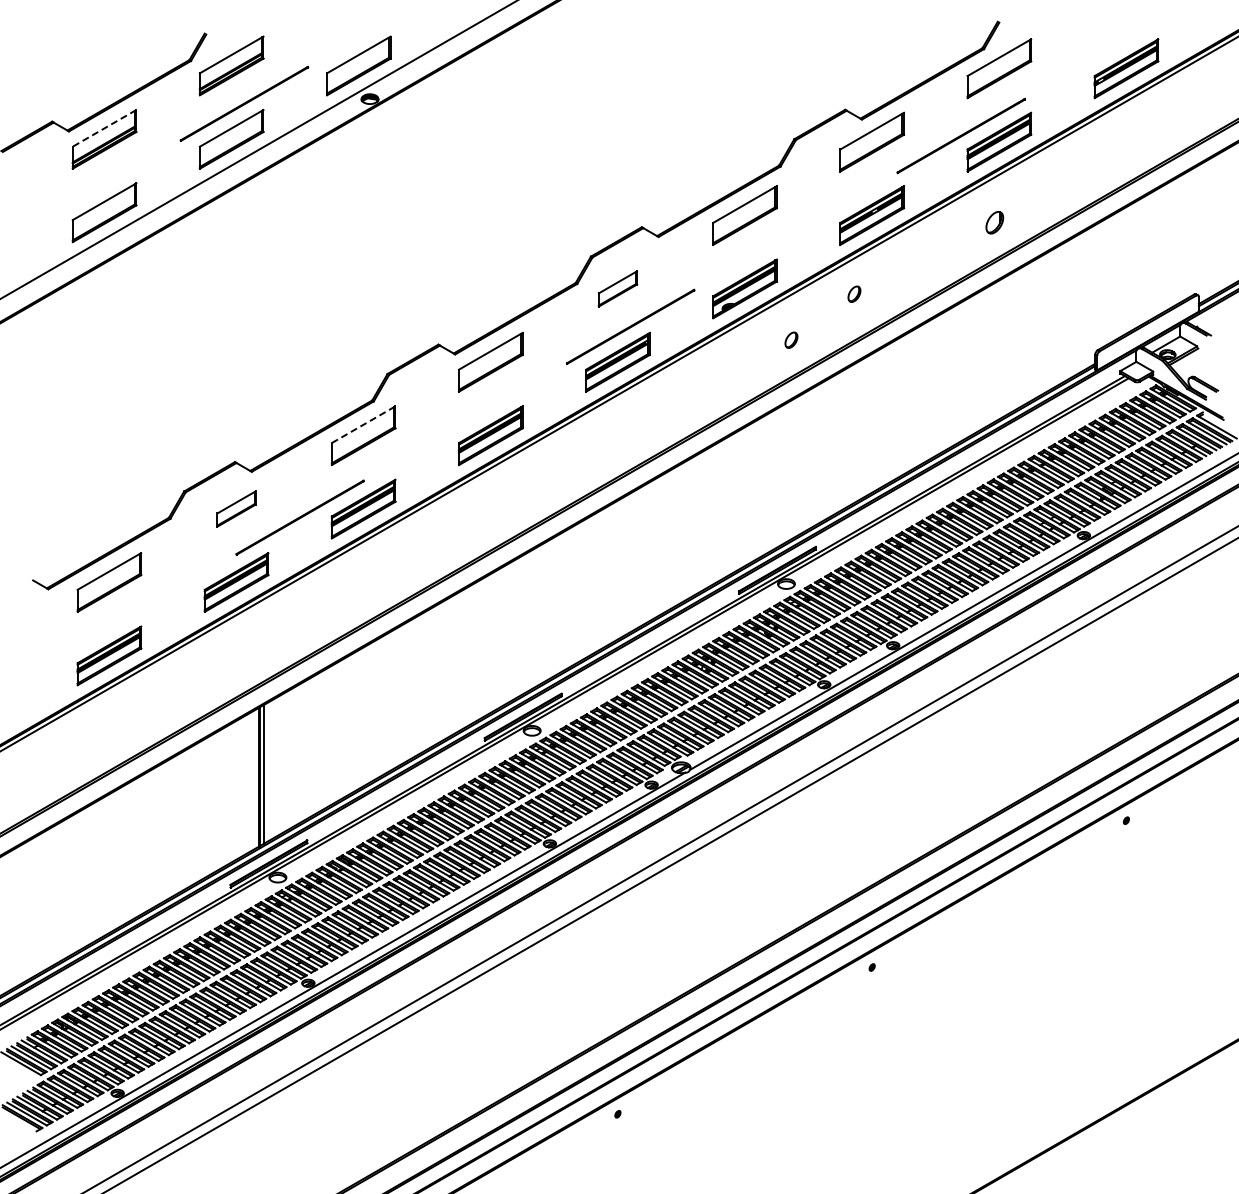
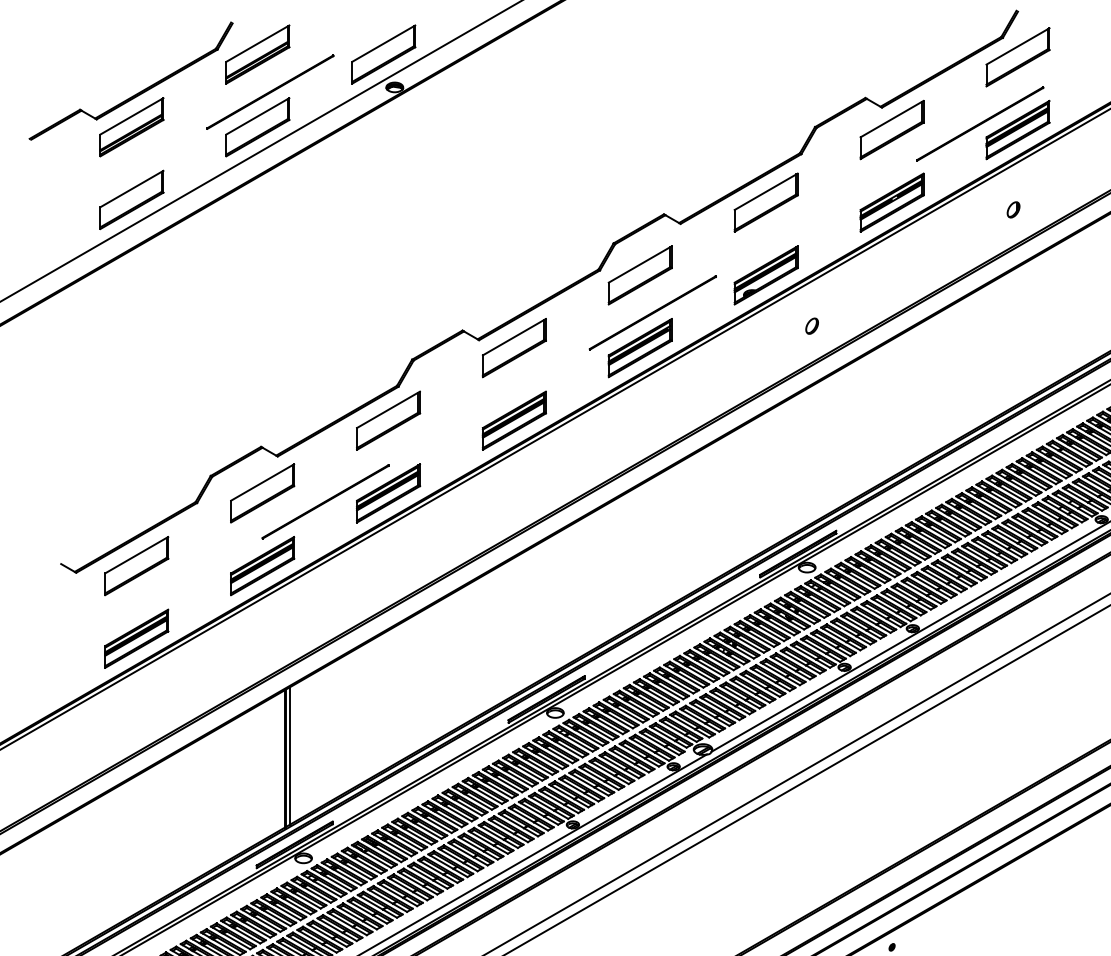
line: (104, 128) -> (131, 116), dashed -> solid
part: (994, 222) -> (1013, 209), size x0.71
part: (617, 288) -> (639, 274), size x1.67
part: (854, 293) -> (874, 279), removed
line: (363, 424) -> (388, 409), dashed -> solid
part: (236, 508) -> (262, 492), size x1.67

